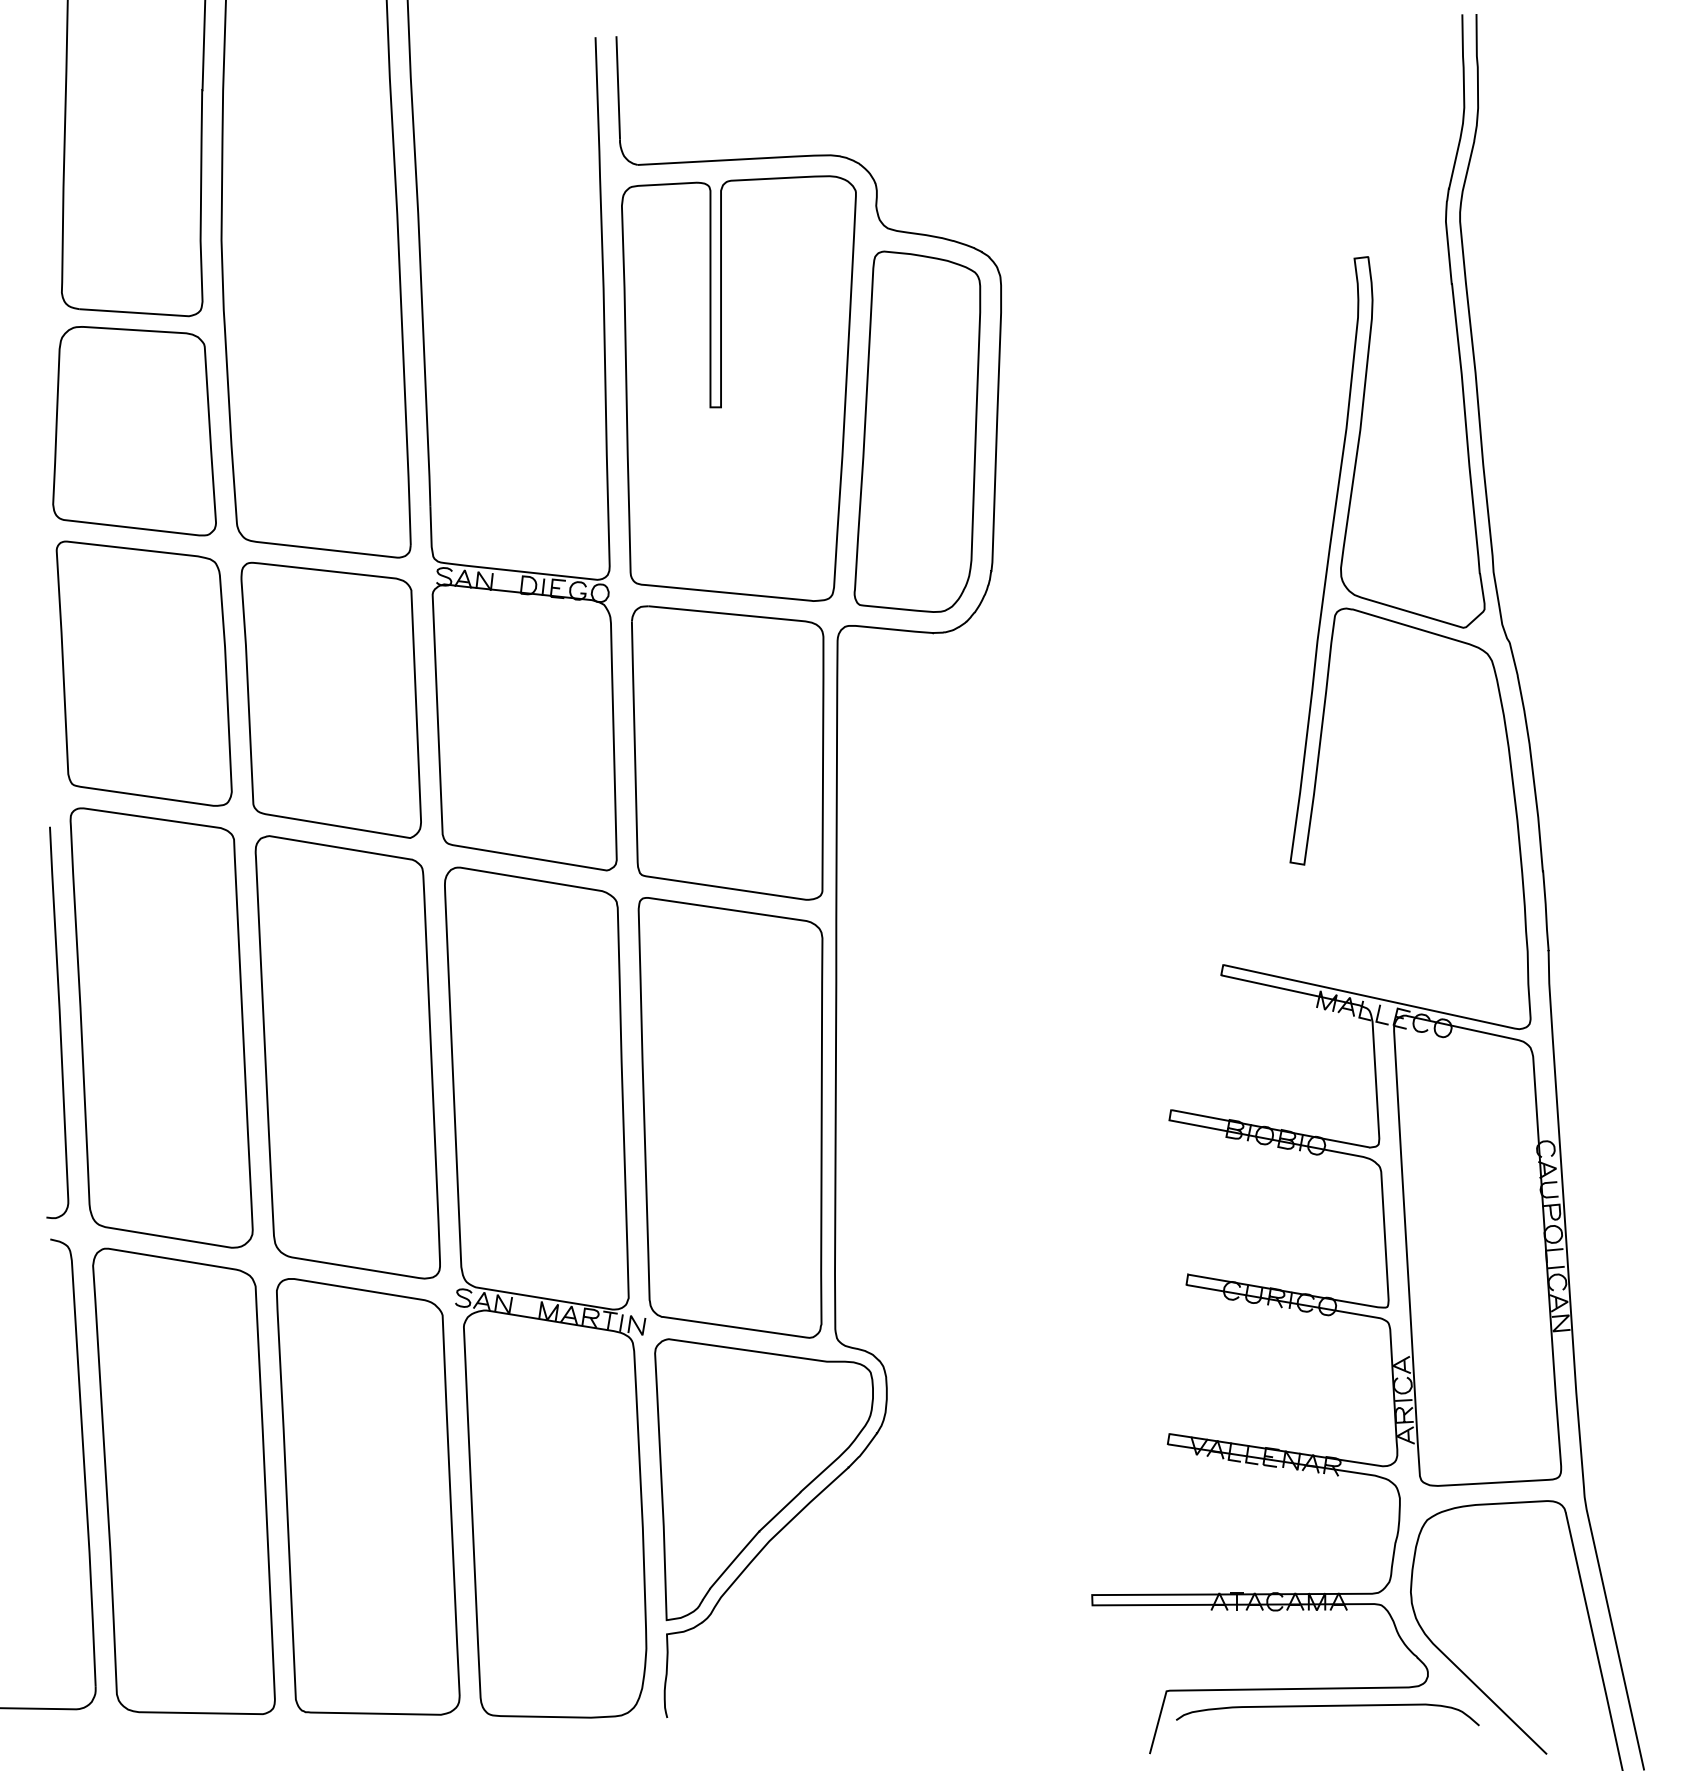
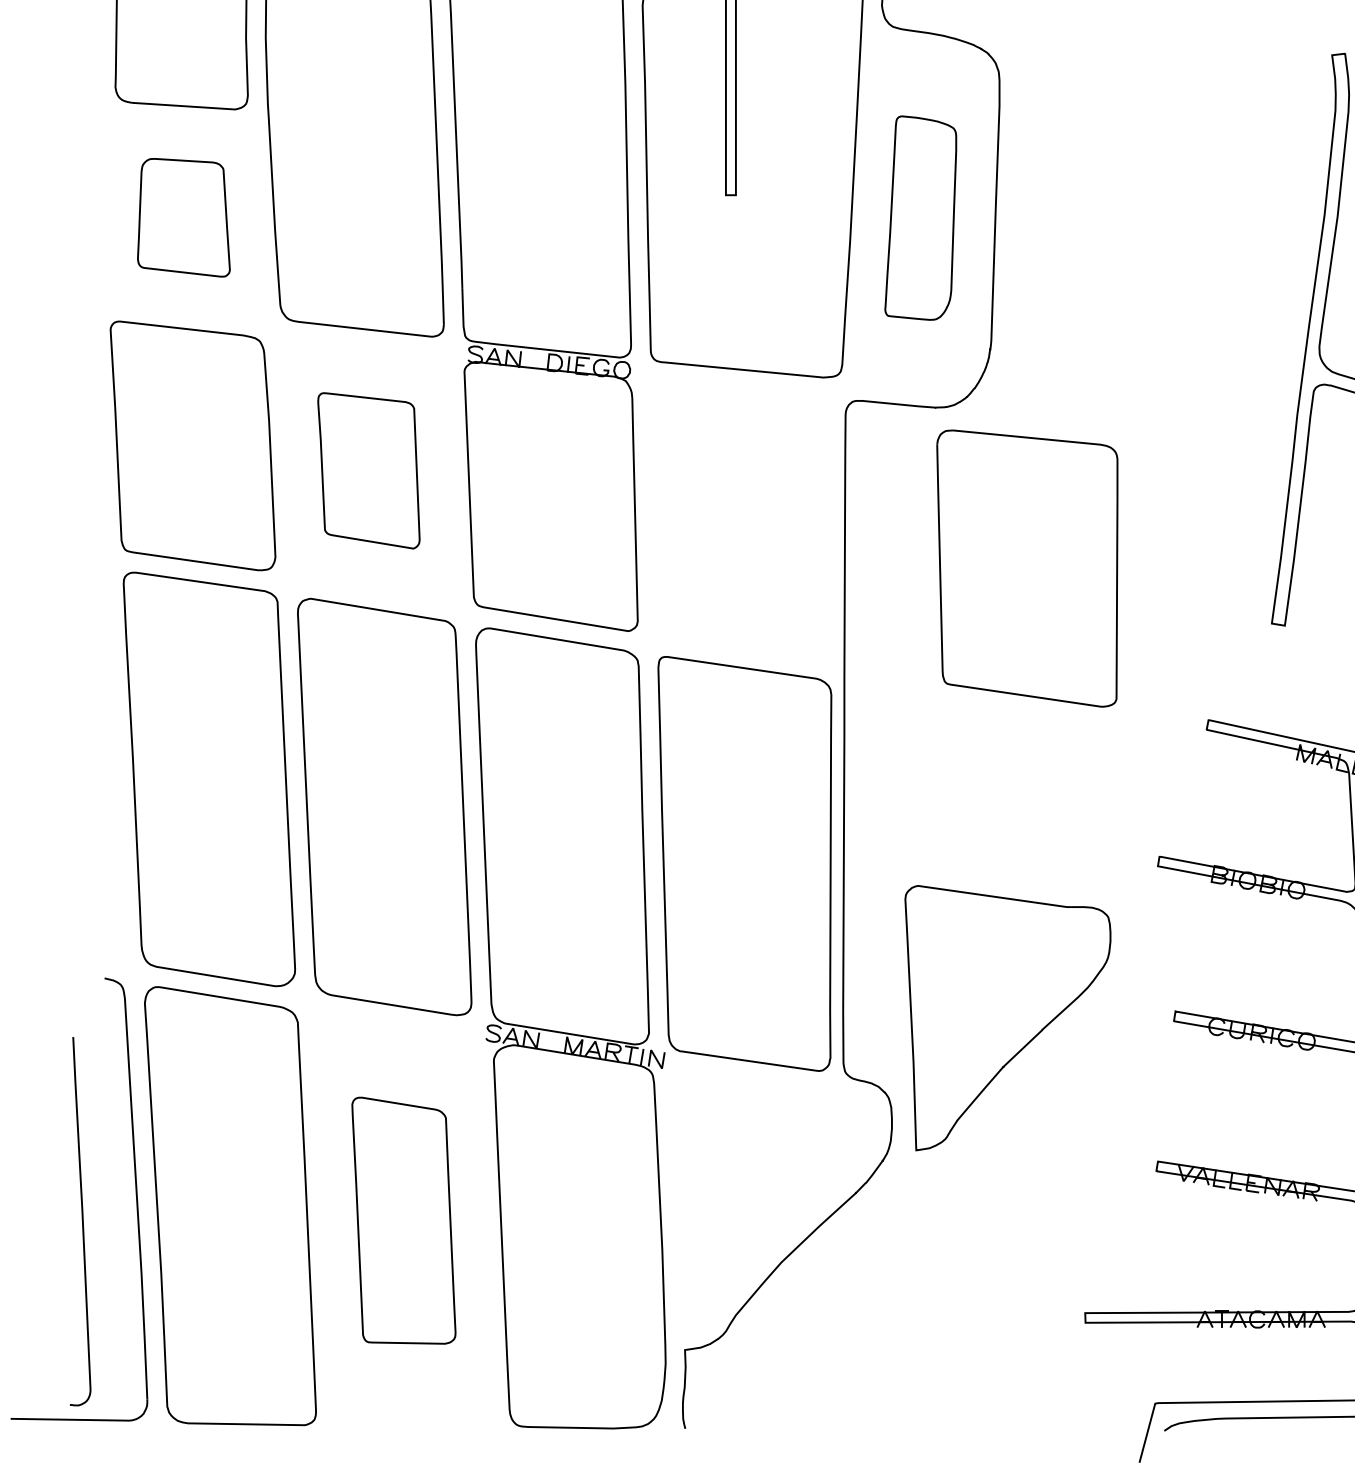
part: (134, 431) -> (183, 217), size x0.6
part: (917, 431) -> (920, 217), size x0.6
part: (330, 699) -> (368, 470), size x0.6
part: (727, 752) -> (1027, 568), moved
curve: (59, 1022) -> (82, 1221), moved
part: (763, 1479) -> (1007, 1017), moved
part: (368, 1496) -> (404, 1220), size x0.6

